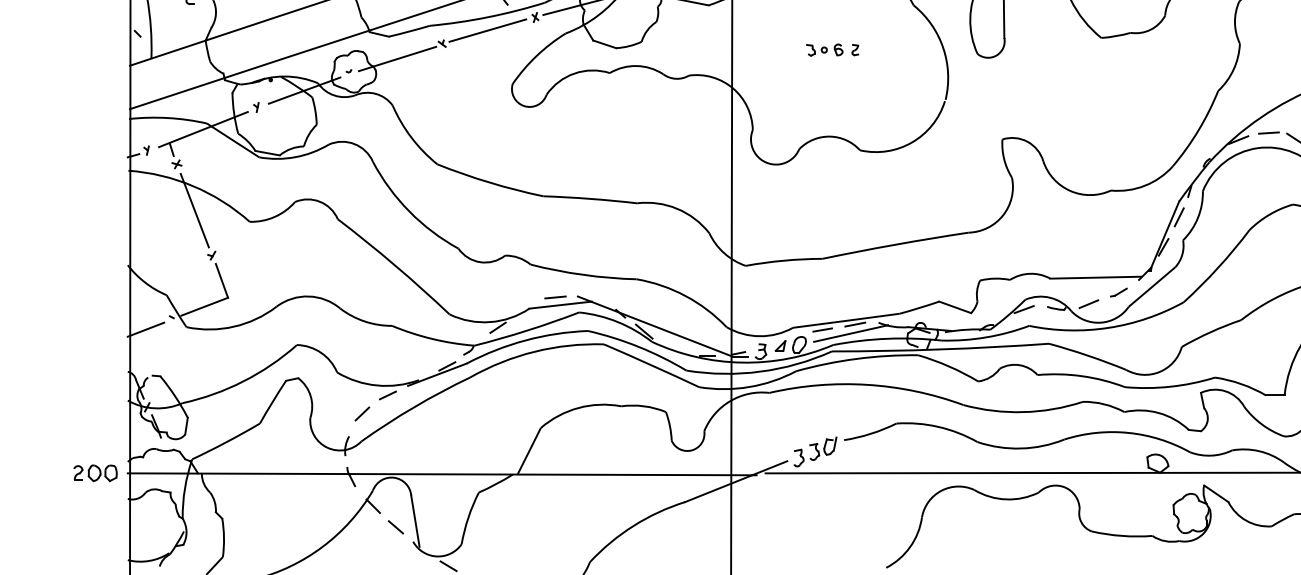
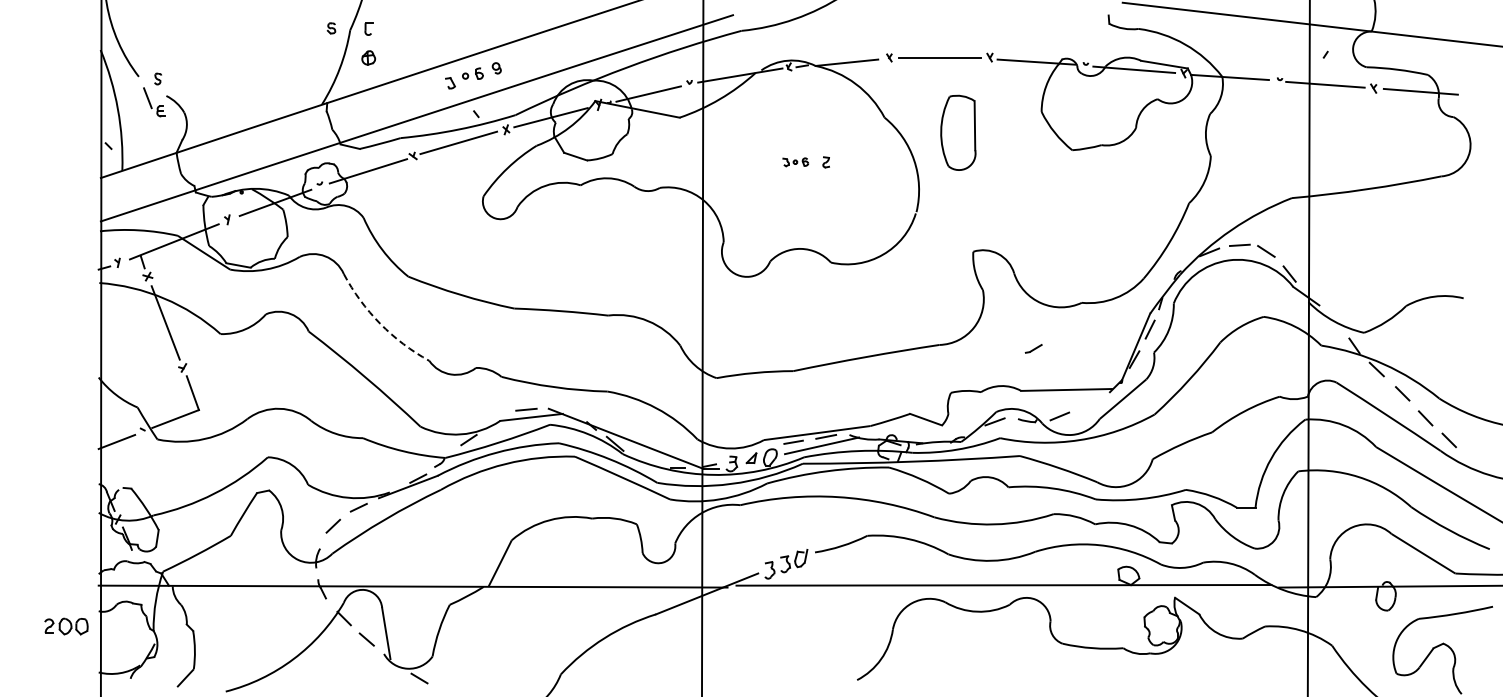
part: (824, 49) -> (795, 161), size x0.7
arc: (409, 211) -> (380, 323), solid -> dashed
line: (1118, 292) -> (1033, 348), moved
part: (95, 473) -> (66, 626), moved

